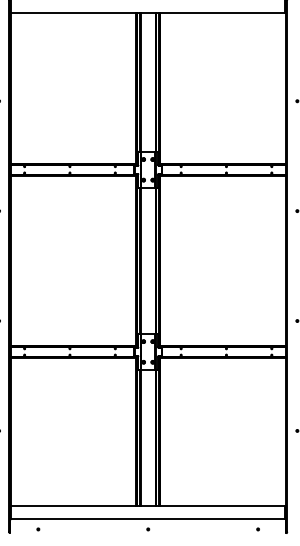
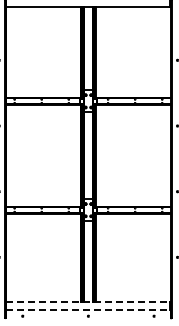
line: (148, 506) -> (88, 302), solid -> dashed
line: (148, 519) -> (88, 310), solid -> dashed

